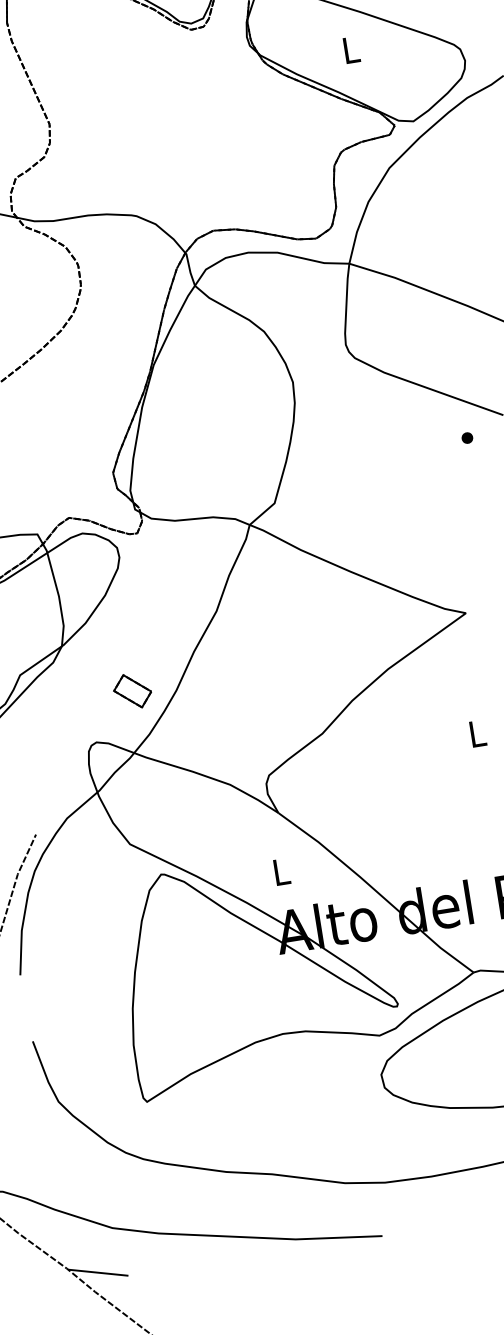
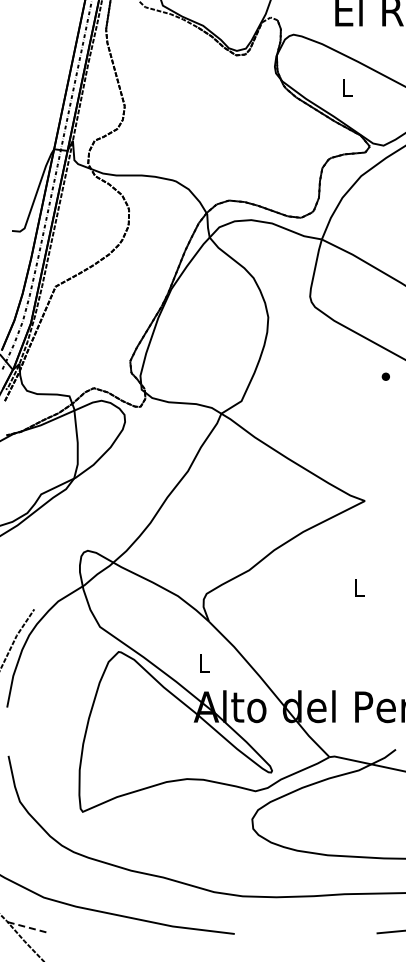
part: (132, 691) -> (119, 518), removed
line: (97, 1272) -> (28, 927), solid -> dashed

